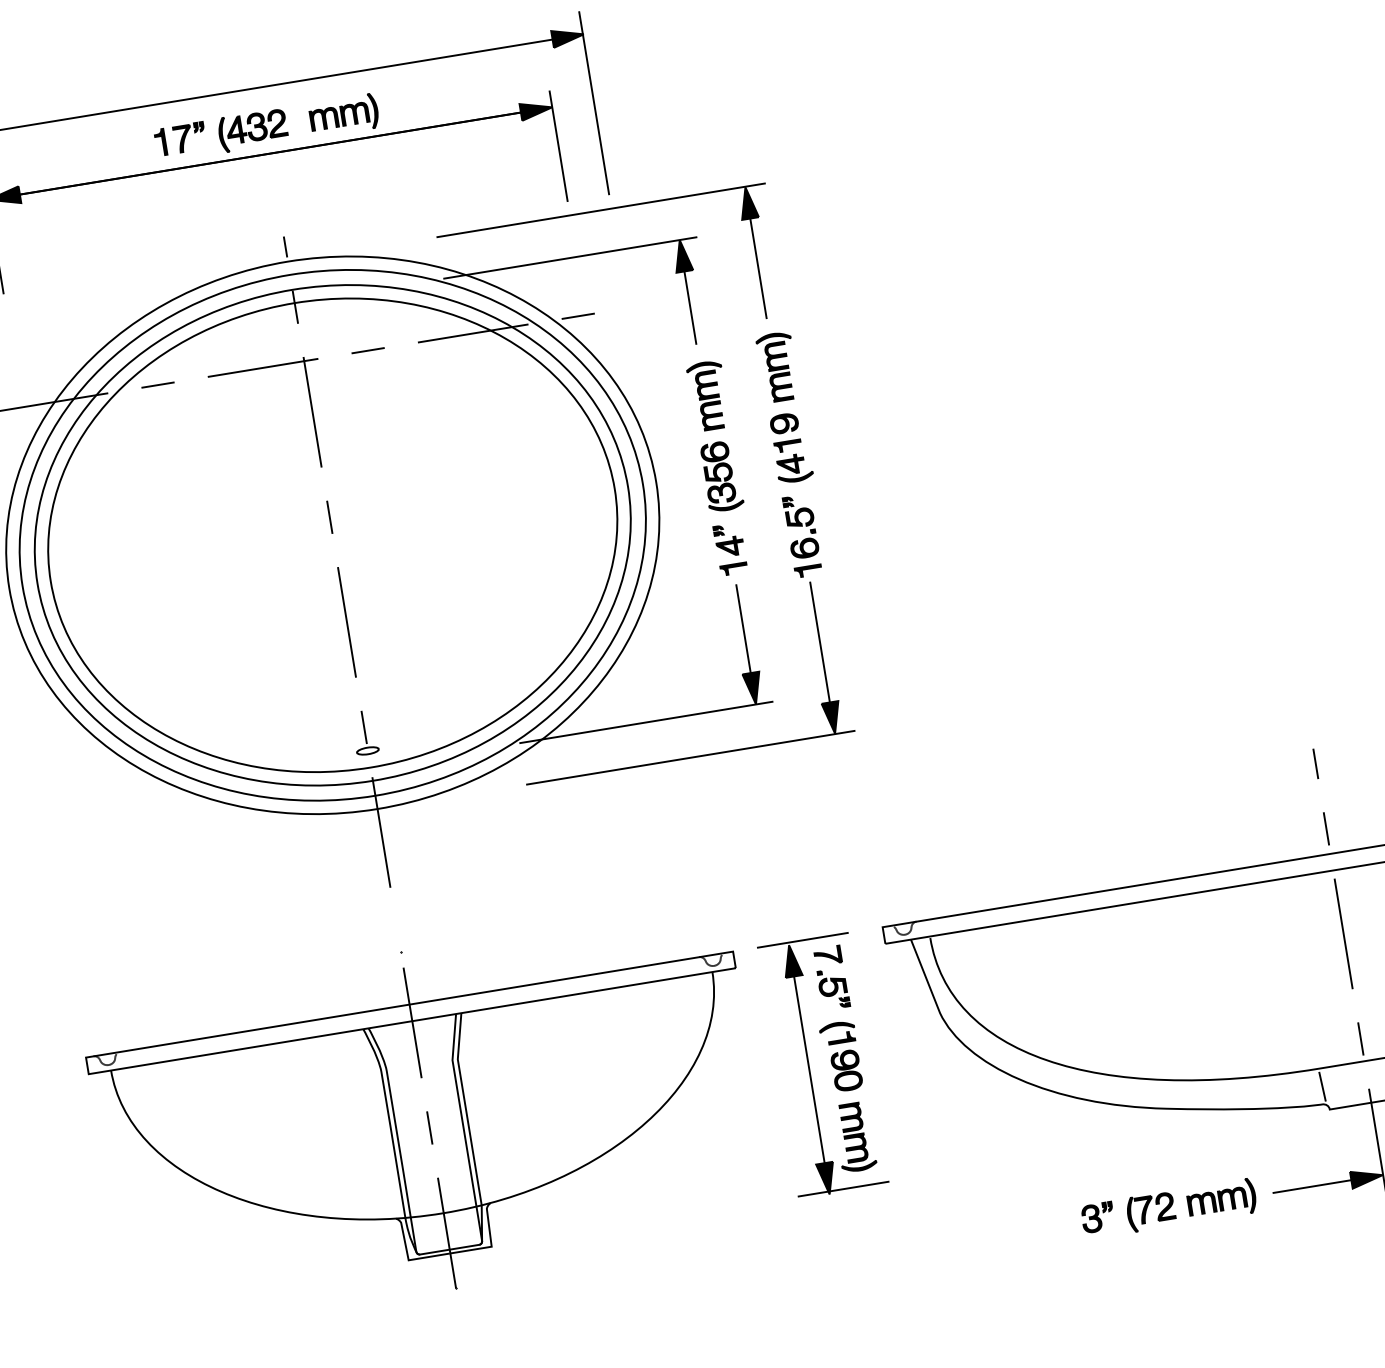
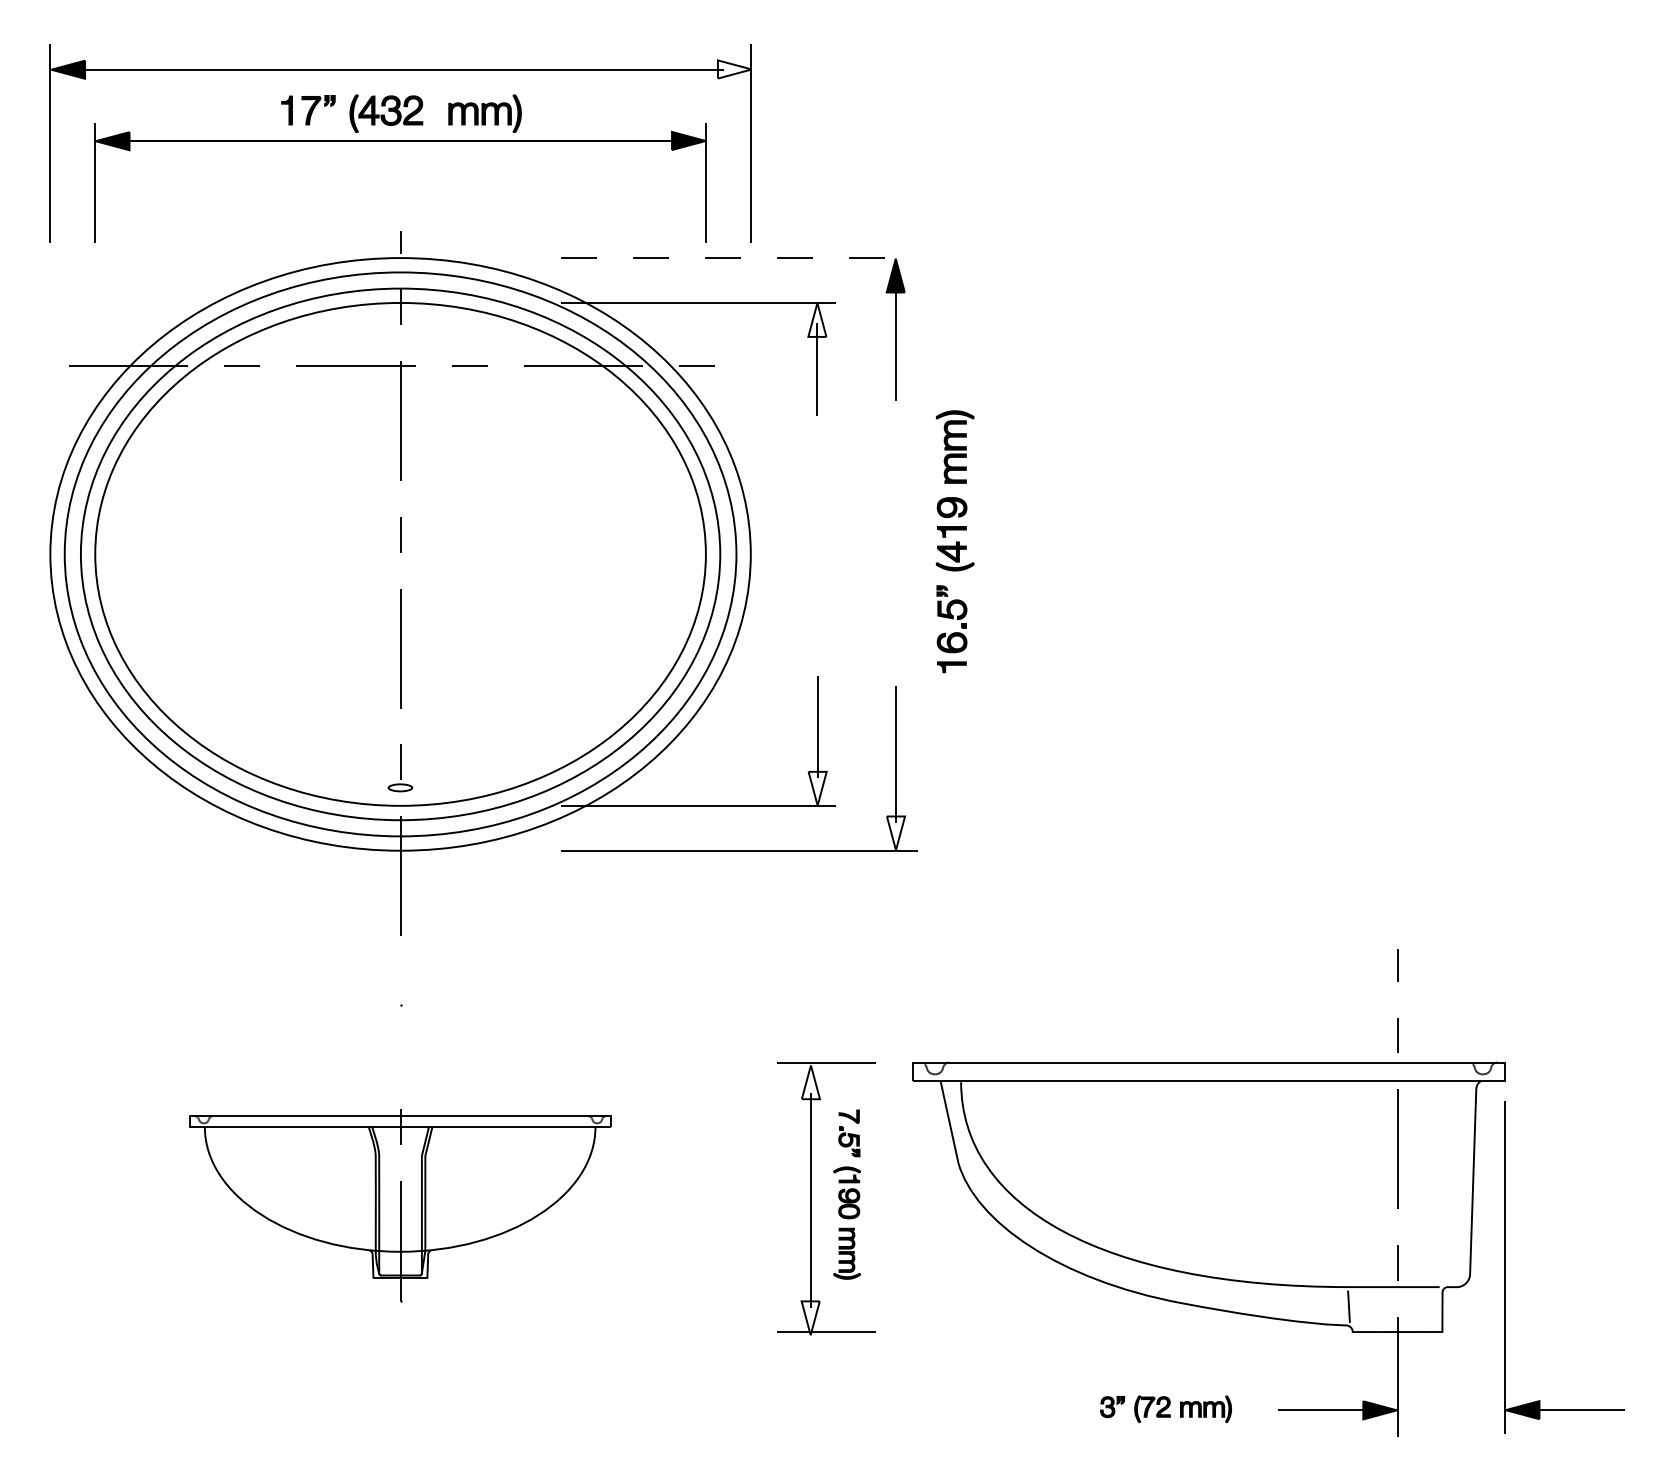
fill: (567, 36) -> (734, 69), removed
line: (601, 210) -> (740, 258), solid -> dashed
fill: (682, 255) -> (817, 319), removed
part: (791, 454) -> (954, 541), moved
part: (720, 468) -> (820, 550), removed
fill: (753, 688) -> (817, 788), removed
fill: (832, 718) -> (895, 833), removed
fill: (791, 961) -> (810, 1082), removed
part: (841, 1059) -> (846, 1194), size x0.7
part: (429, 1128) -> (400, 1196), size x0.6
fill: (826, 1179) -> (810, 1318), removed
part: (1168, 1209) -> (1165, 1409), size x0.7

